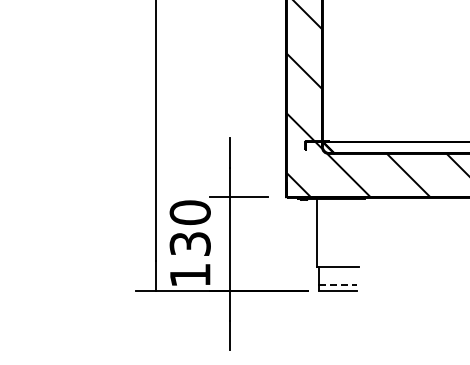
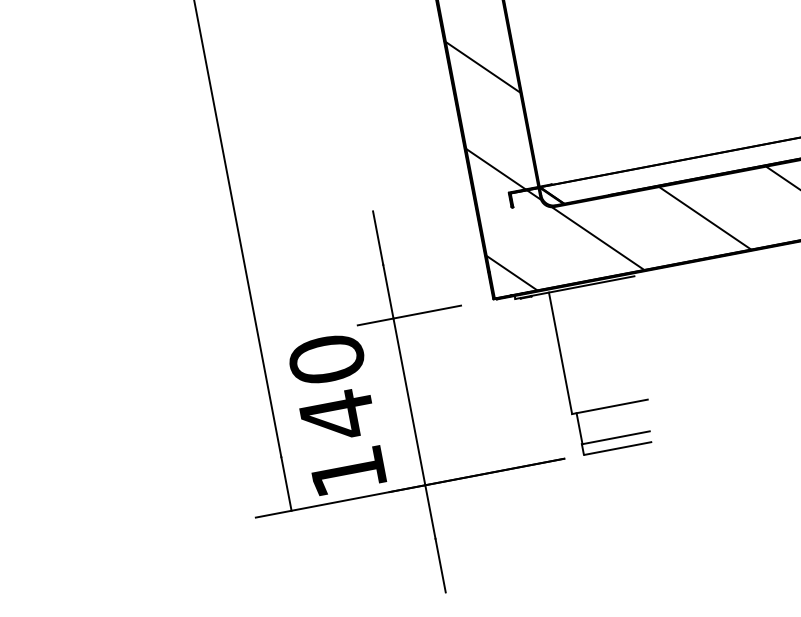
text: (189, 244) -> (336, 416), 130 -> 140
line: (337, 284) -> (614, 437), dashed -> solid

